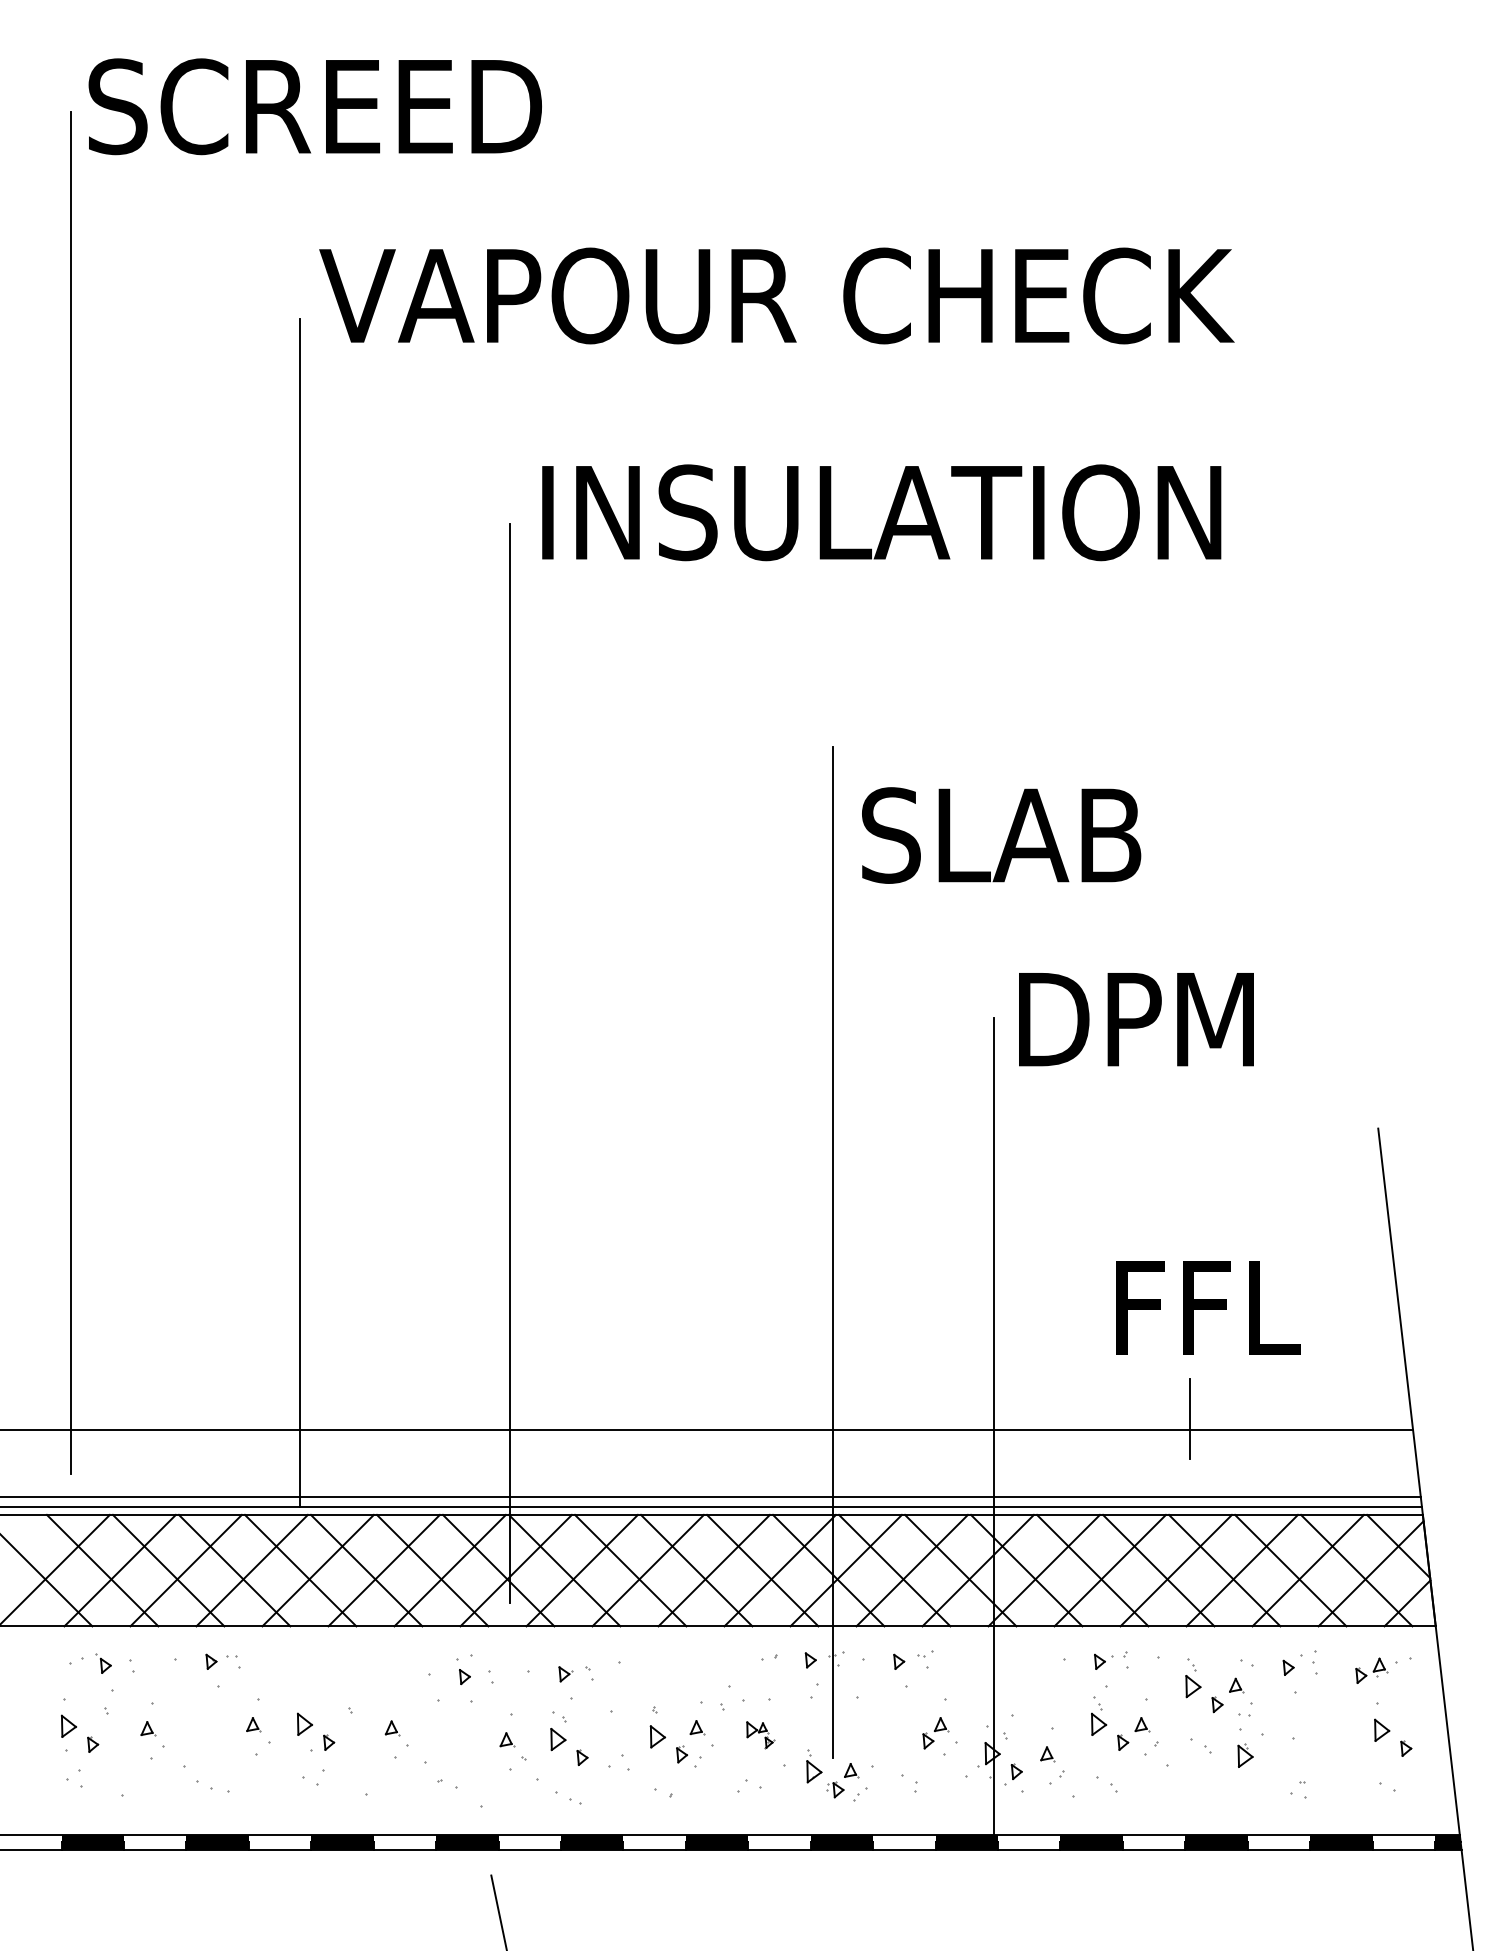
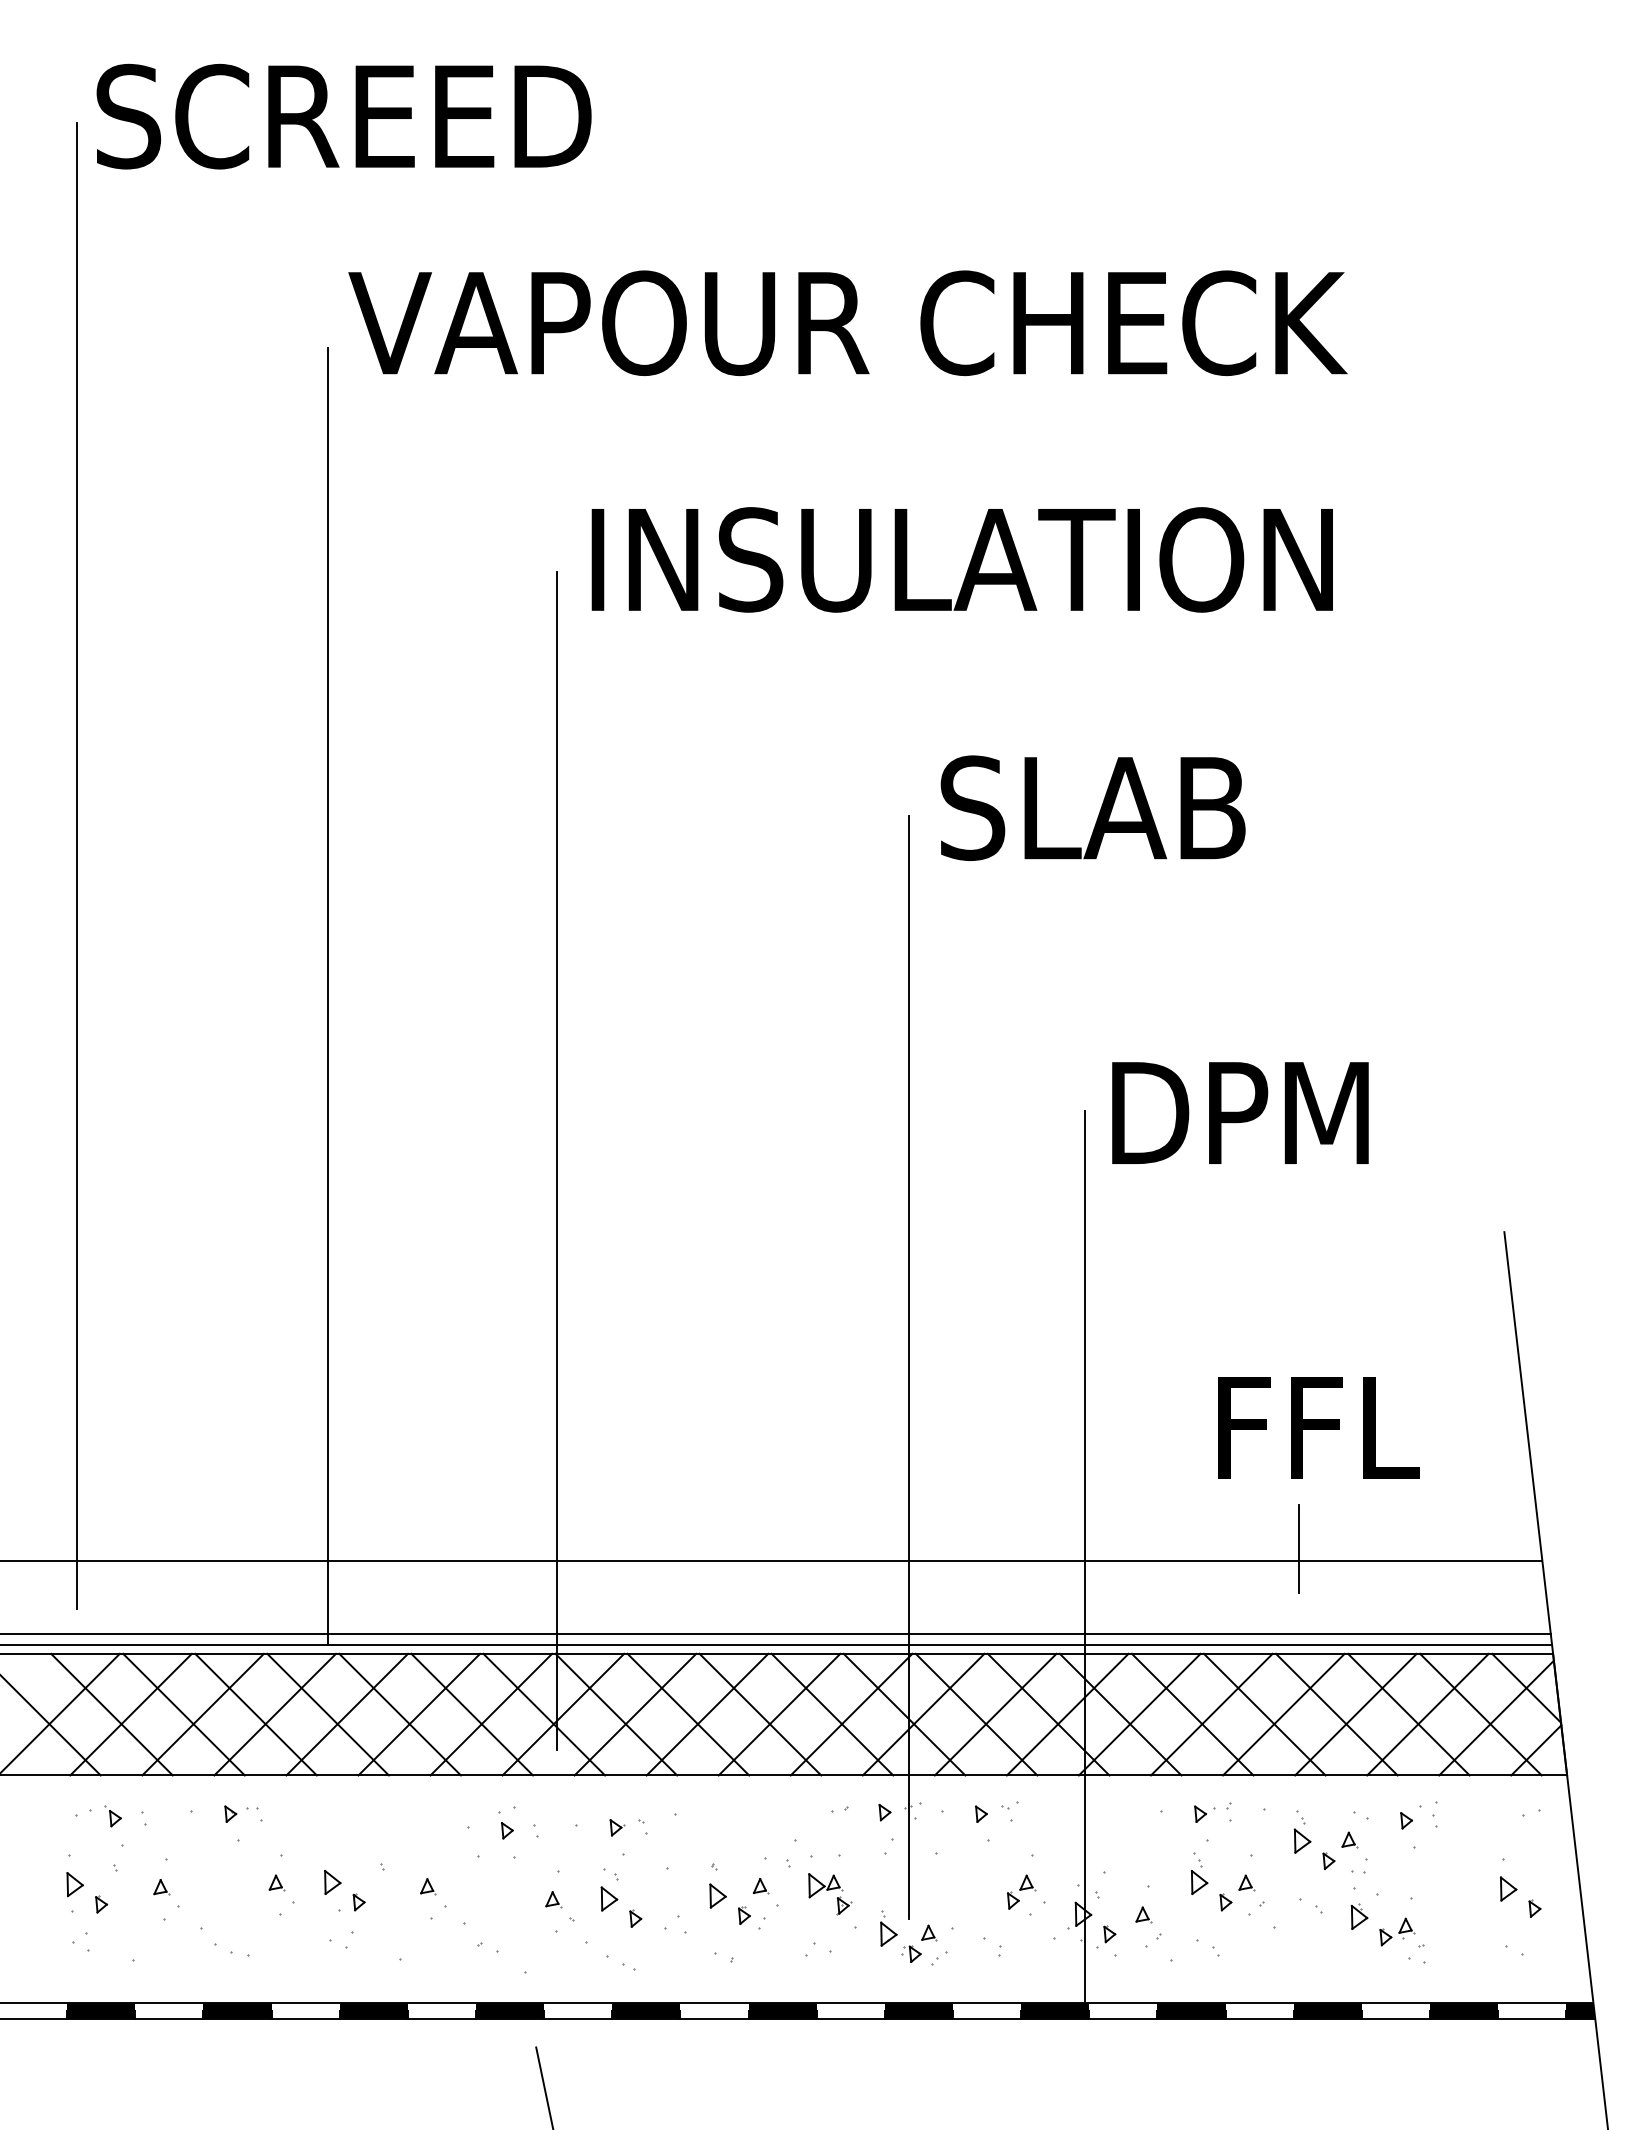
text: (1000, 834) -> (1092, 807), moved
part: (1371, 1670) -> (1397, 1931), moved
part: (760, 1735) -> (830, 1894), size x1.43

